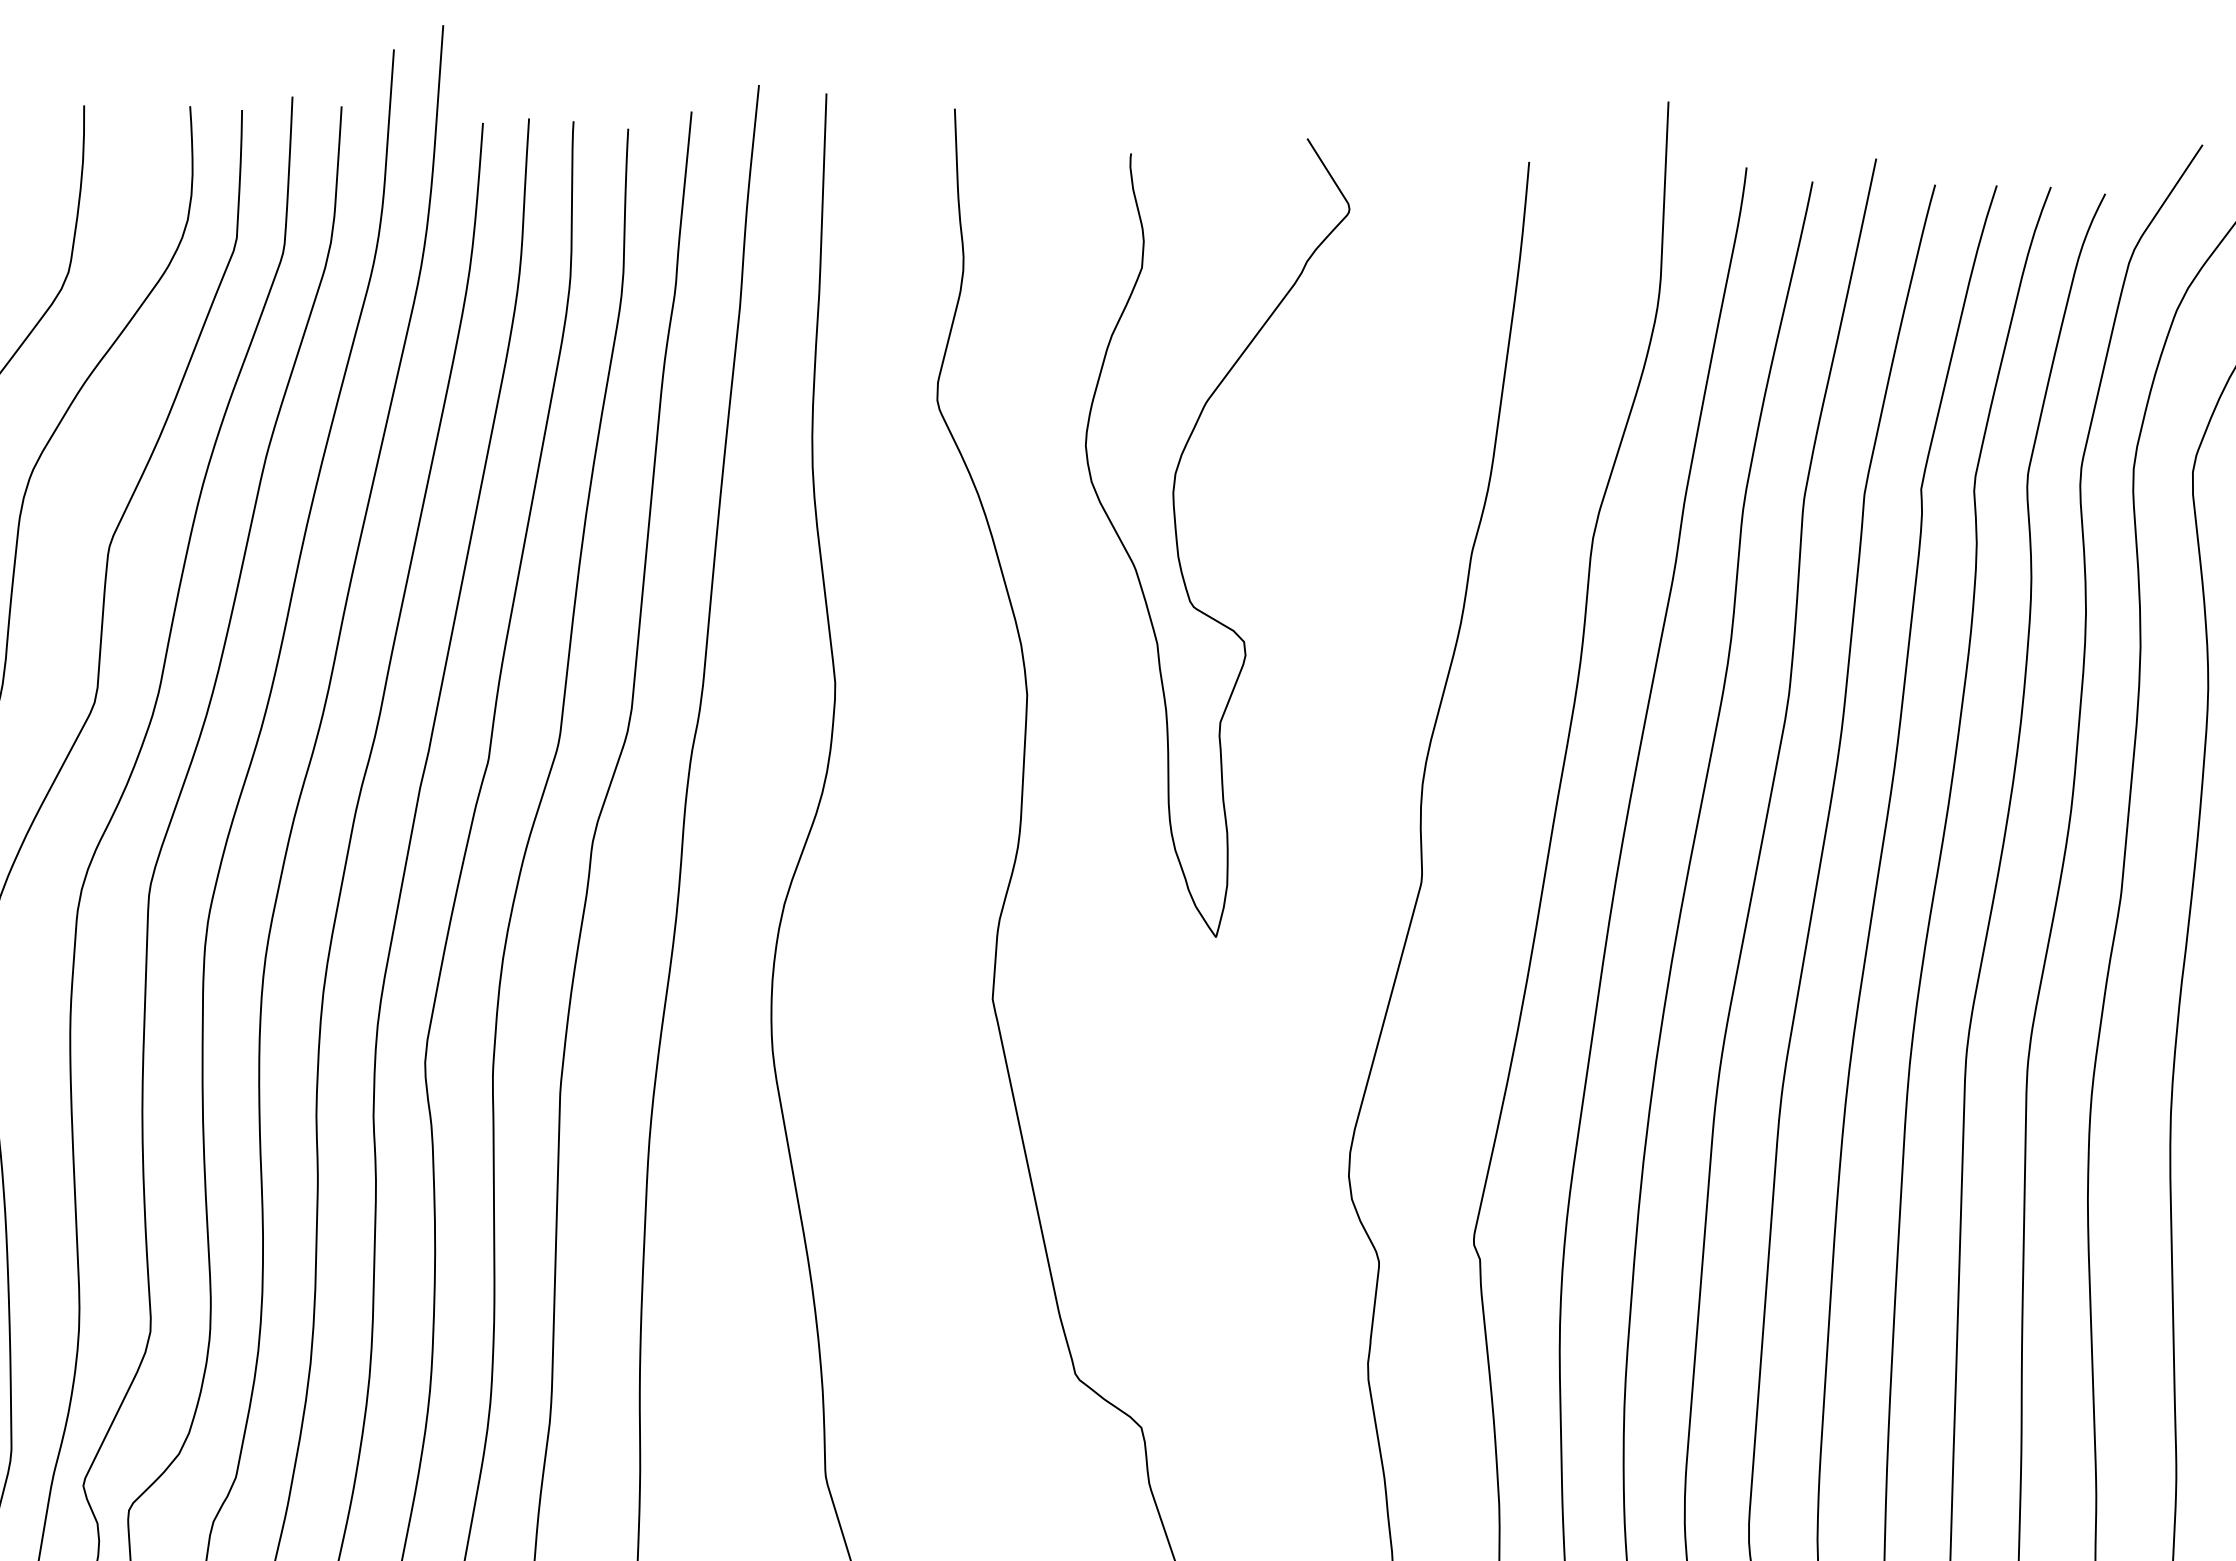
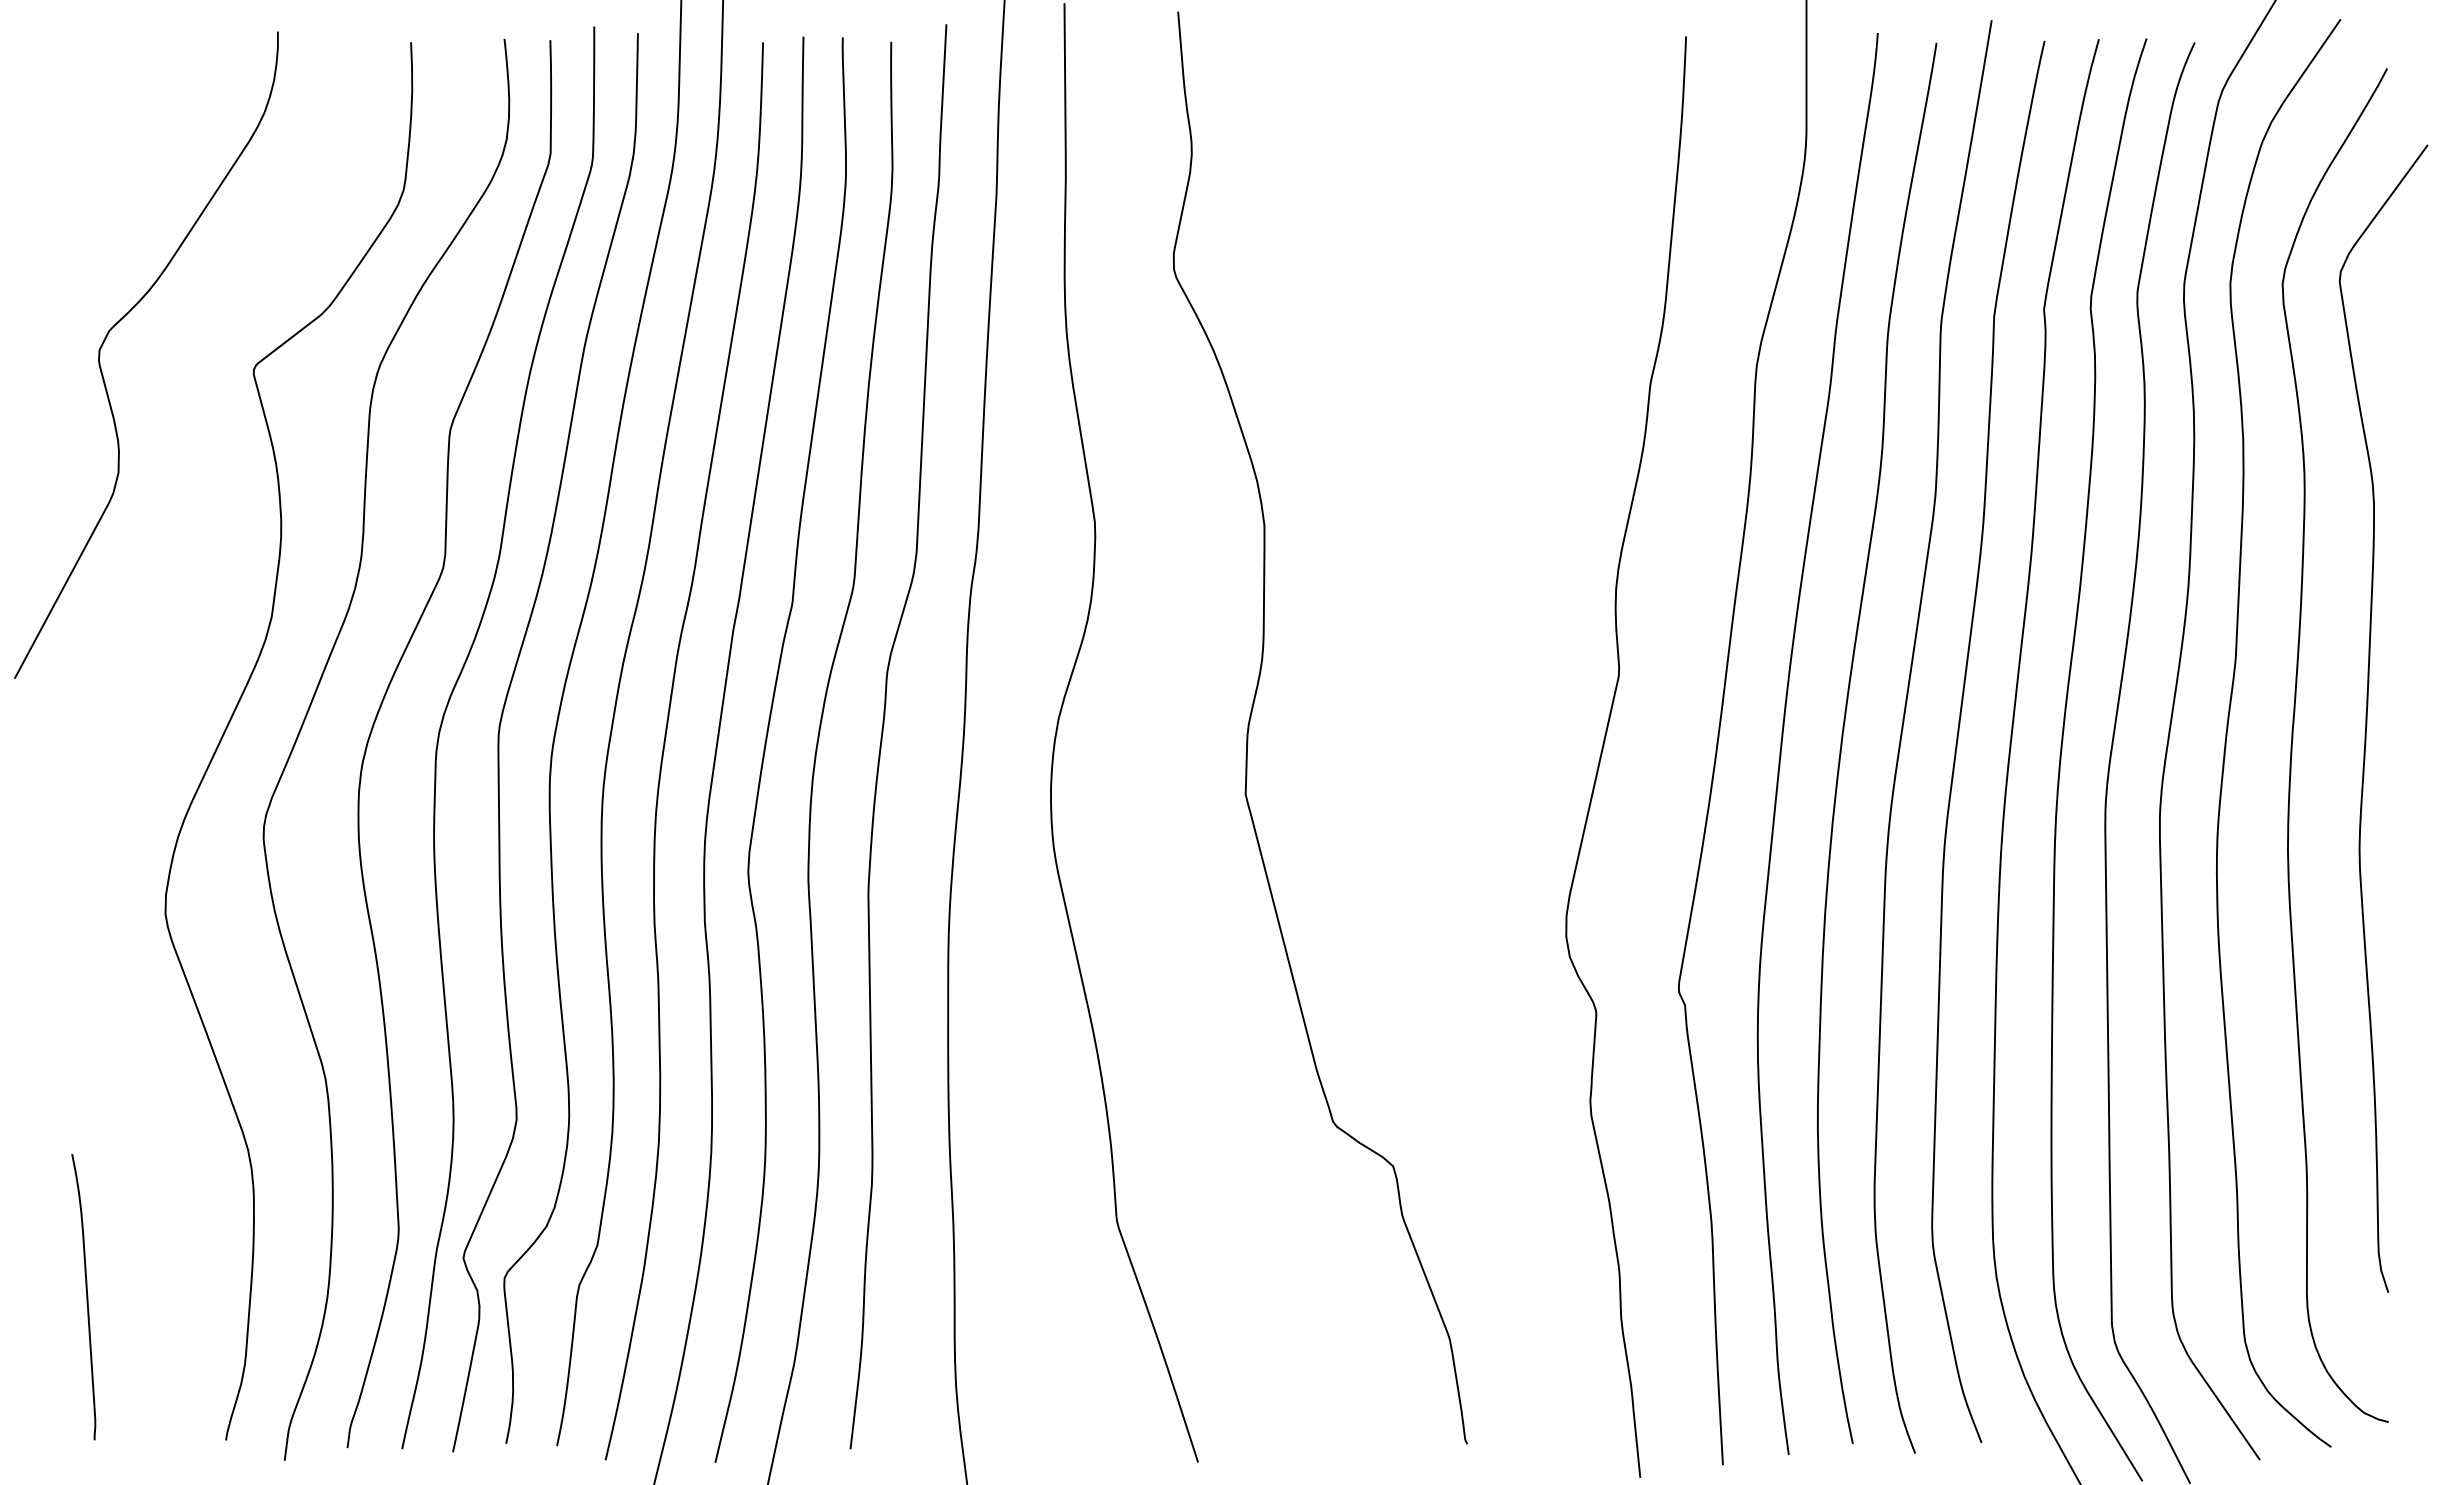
curve: (1178, 540) -> (1391, 383), removed

